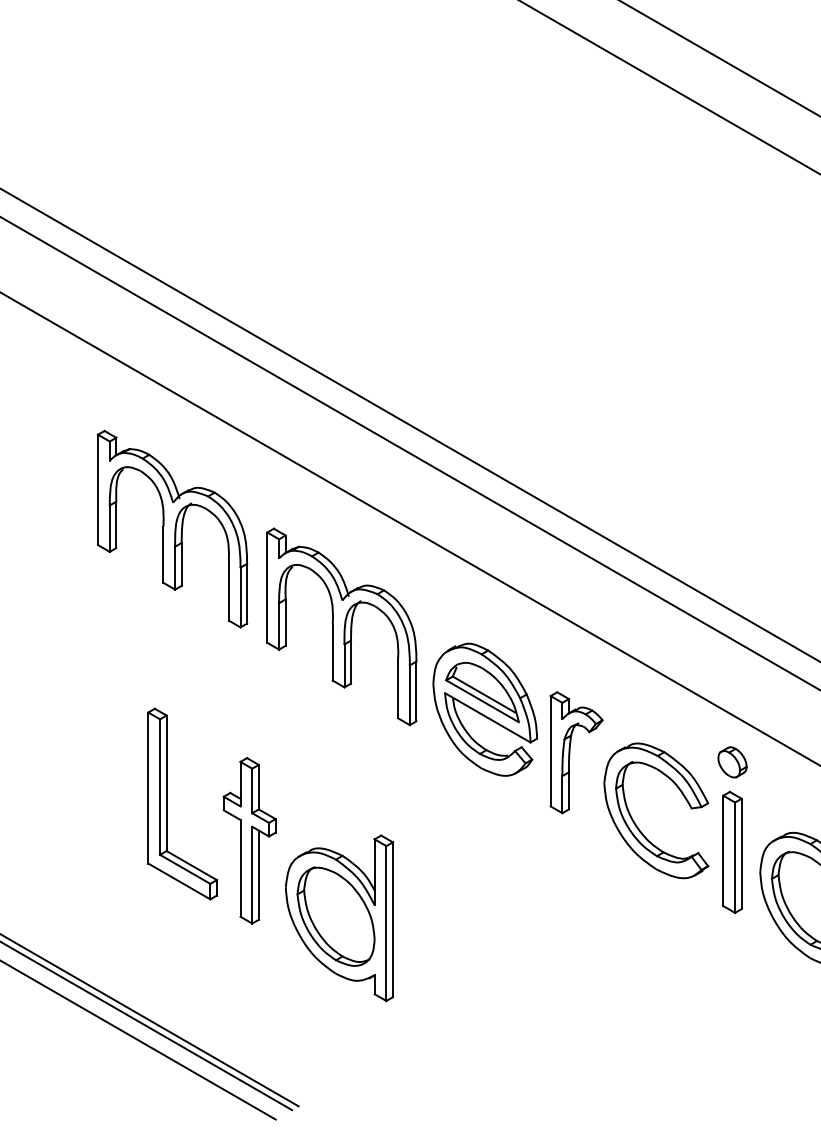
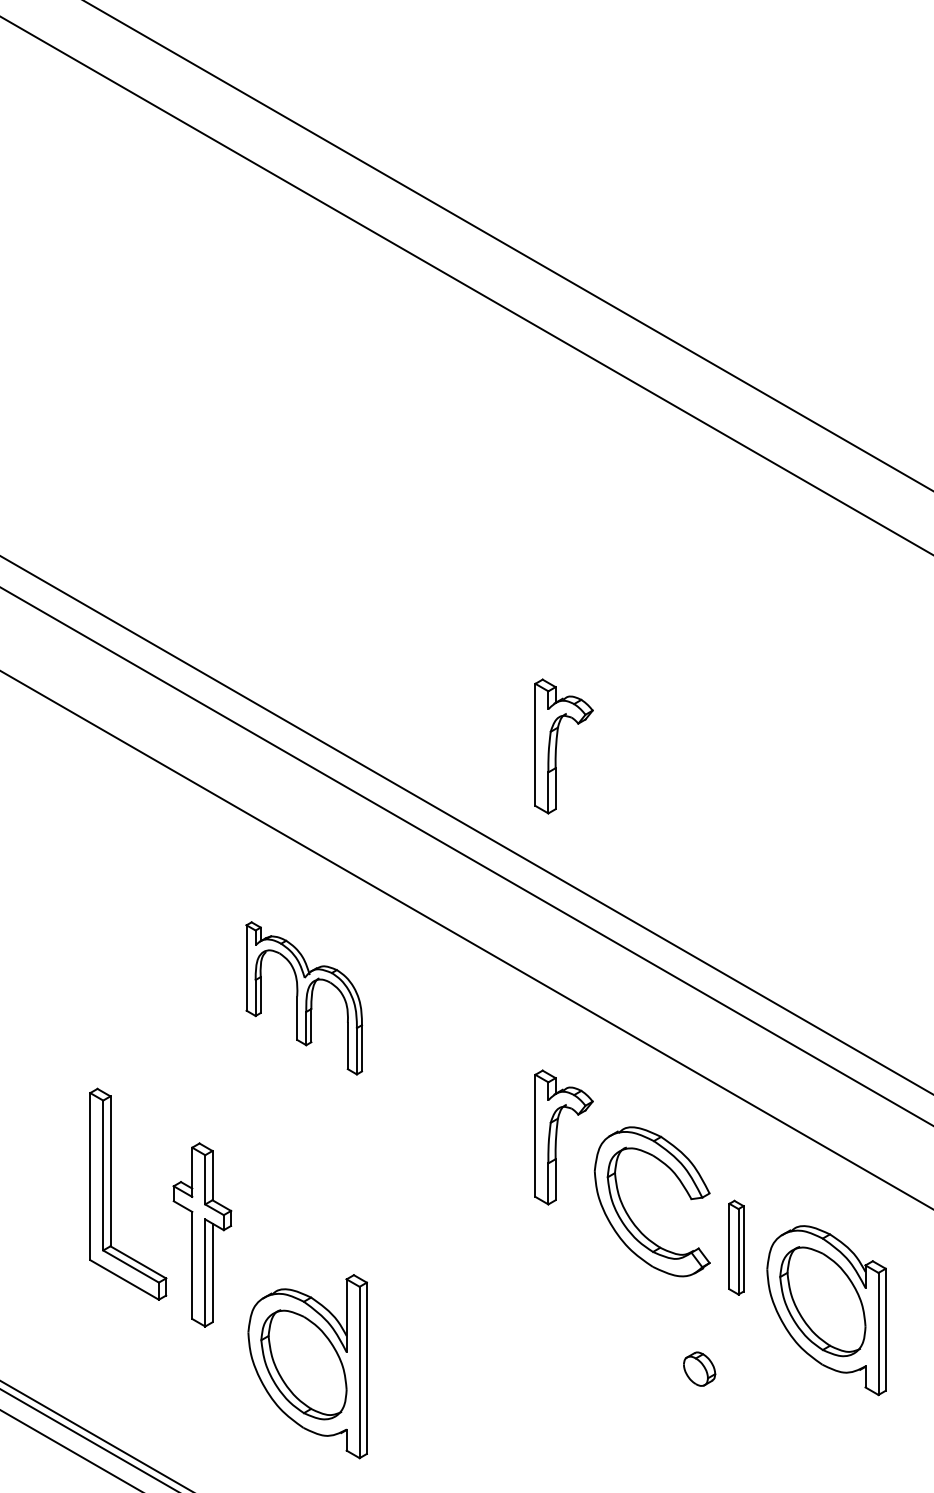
part: (570, 398) -> (557, 745), added
part: (172, 528) -> (116, 889), removed
part: (341, 627) -> (303, 998), size x0.7
part: (484, 709) -> (462, 1089), removed
part: (732, 761) -> (699, 1368), moved
part: (732, 852) -> (736, 1247), size x0.7
part: (339, 918) -> (307, 1366), moved

